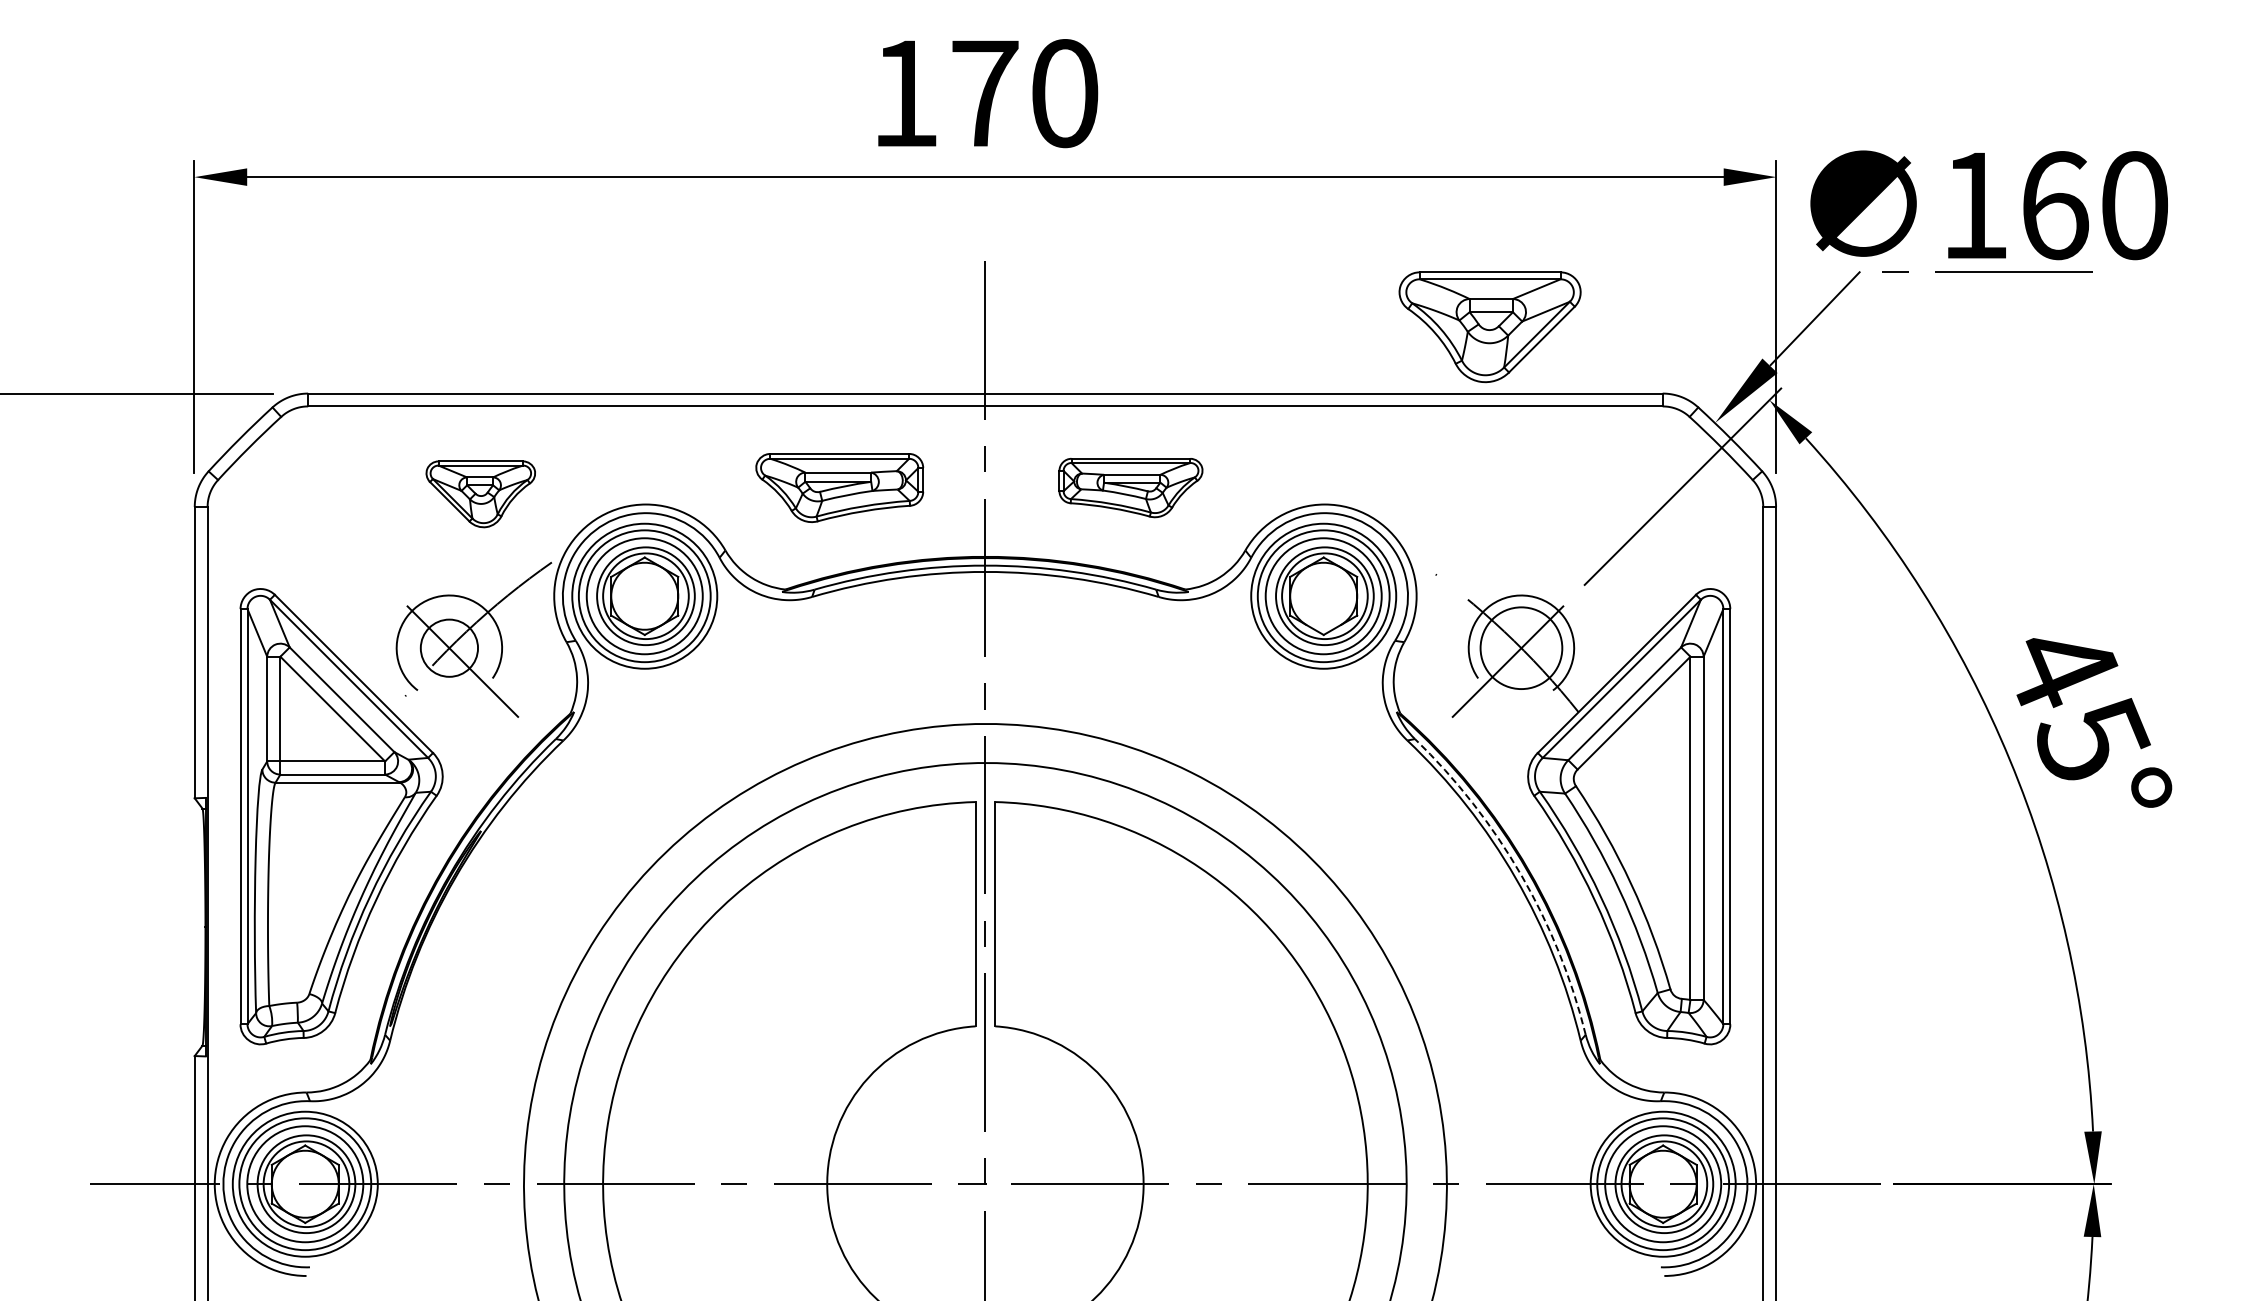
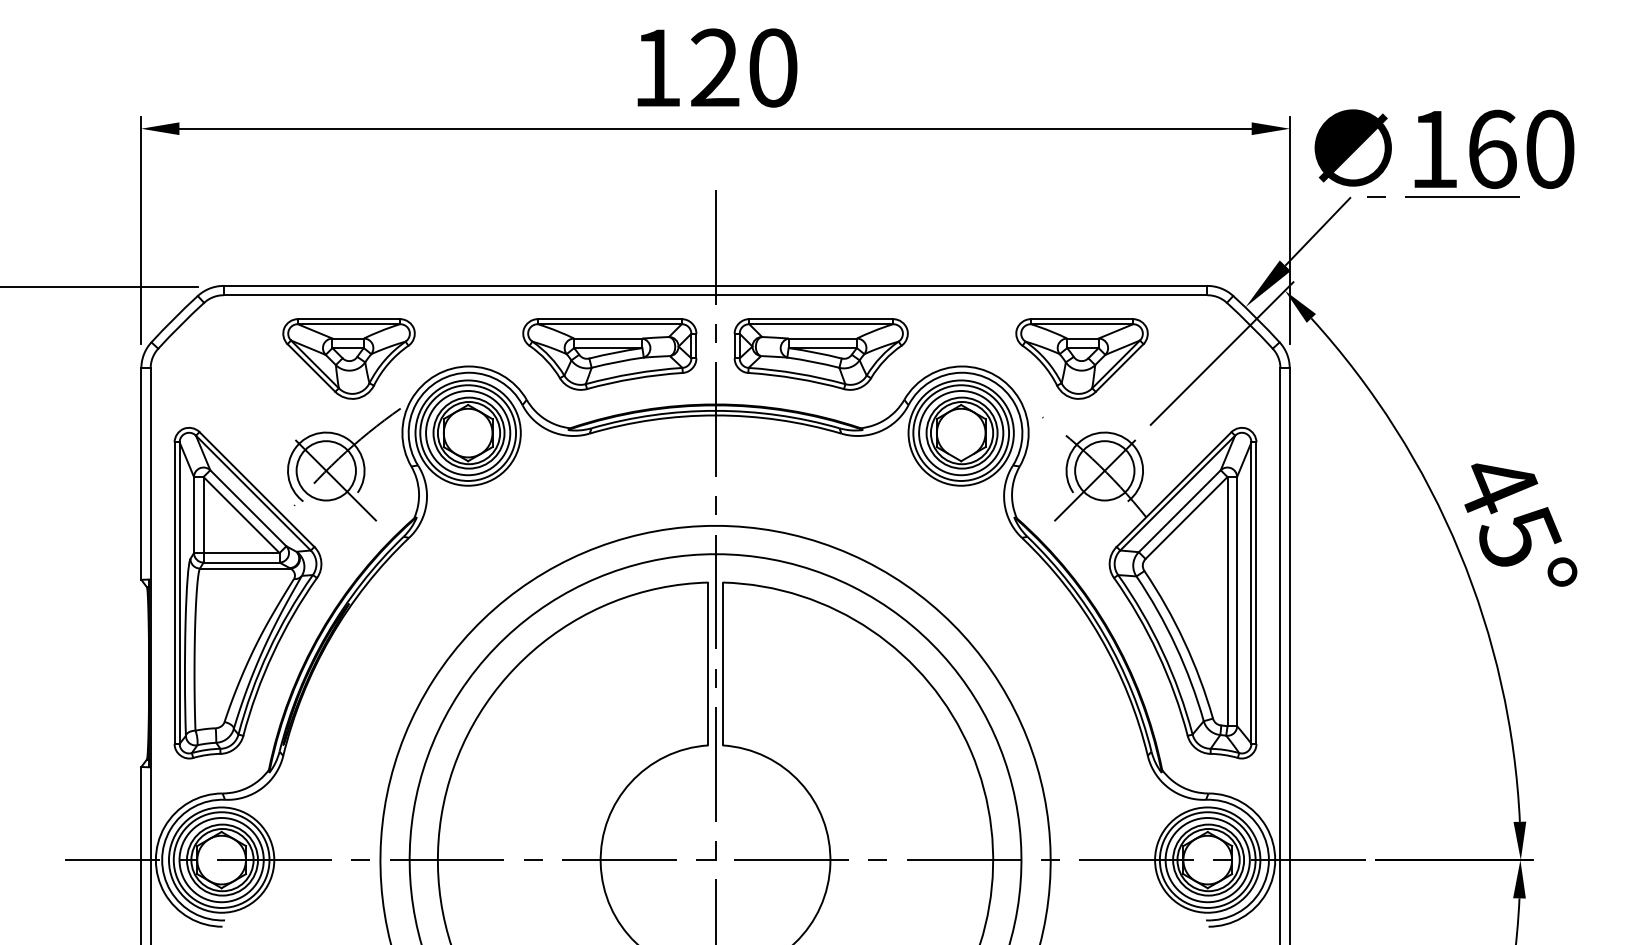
text: (984, 92) -> (714, 67), 170 -> 120
part: (1489, 327) -> (1081, 359), moved
part: (839, 487) -> (609, 354), size x1.43
part: (1130, 487) -> (820, 354), size x1.67
part: (480, 494) -> (348, 359), size x1.67
circle: (449, 648) -> (326, 471), size x1.43
arc: (1521, 874) -> (1104, 635), dashed -> solid

